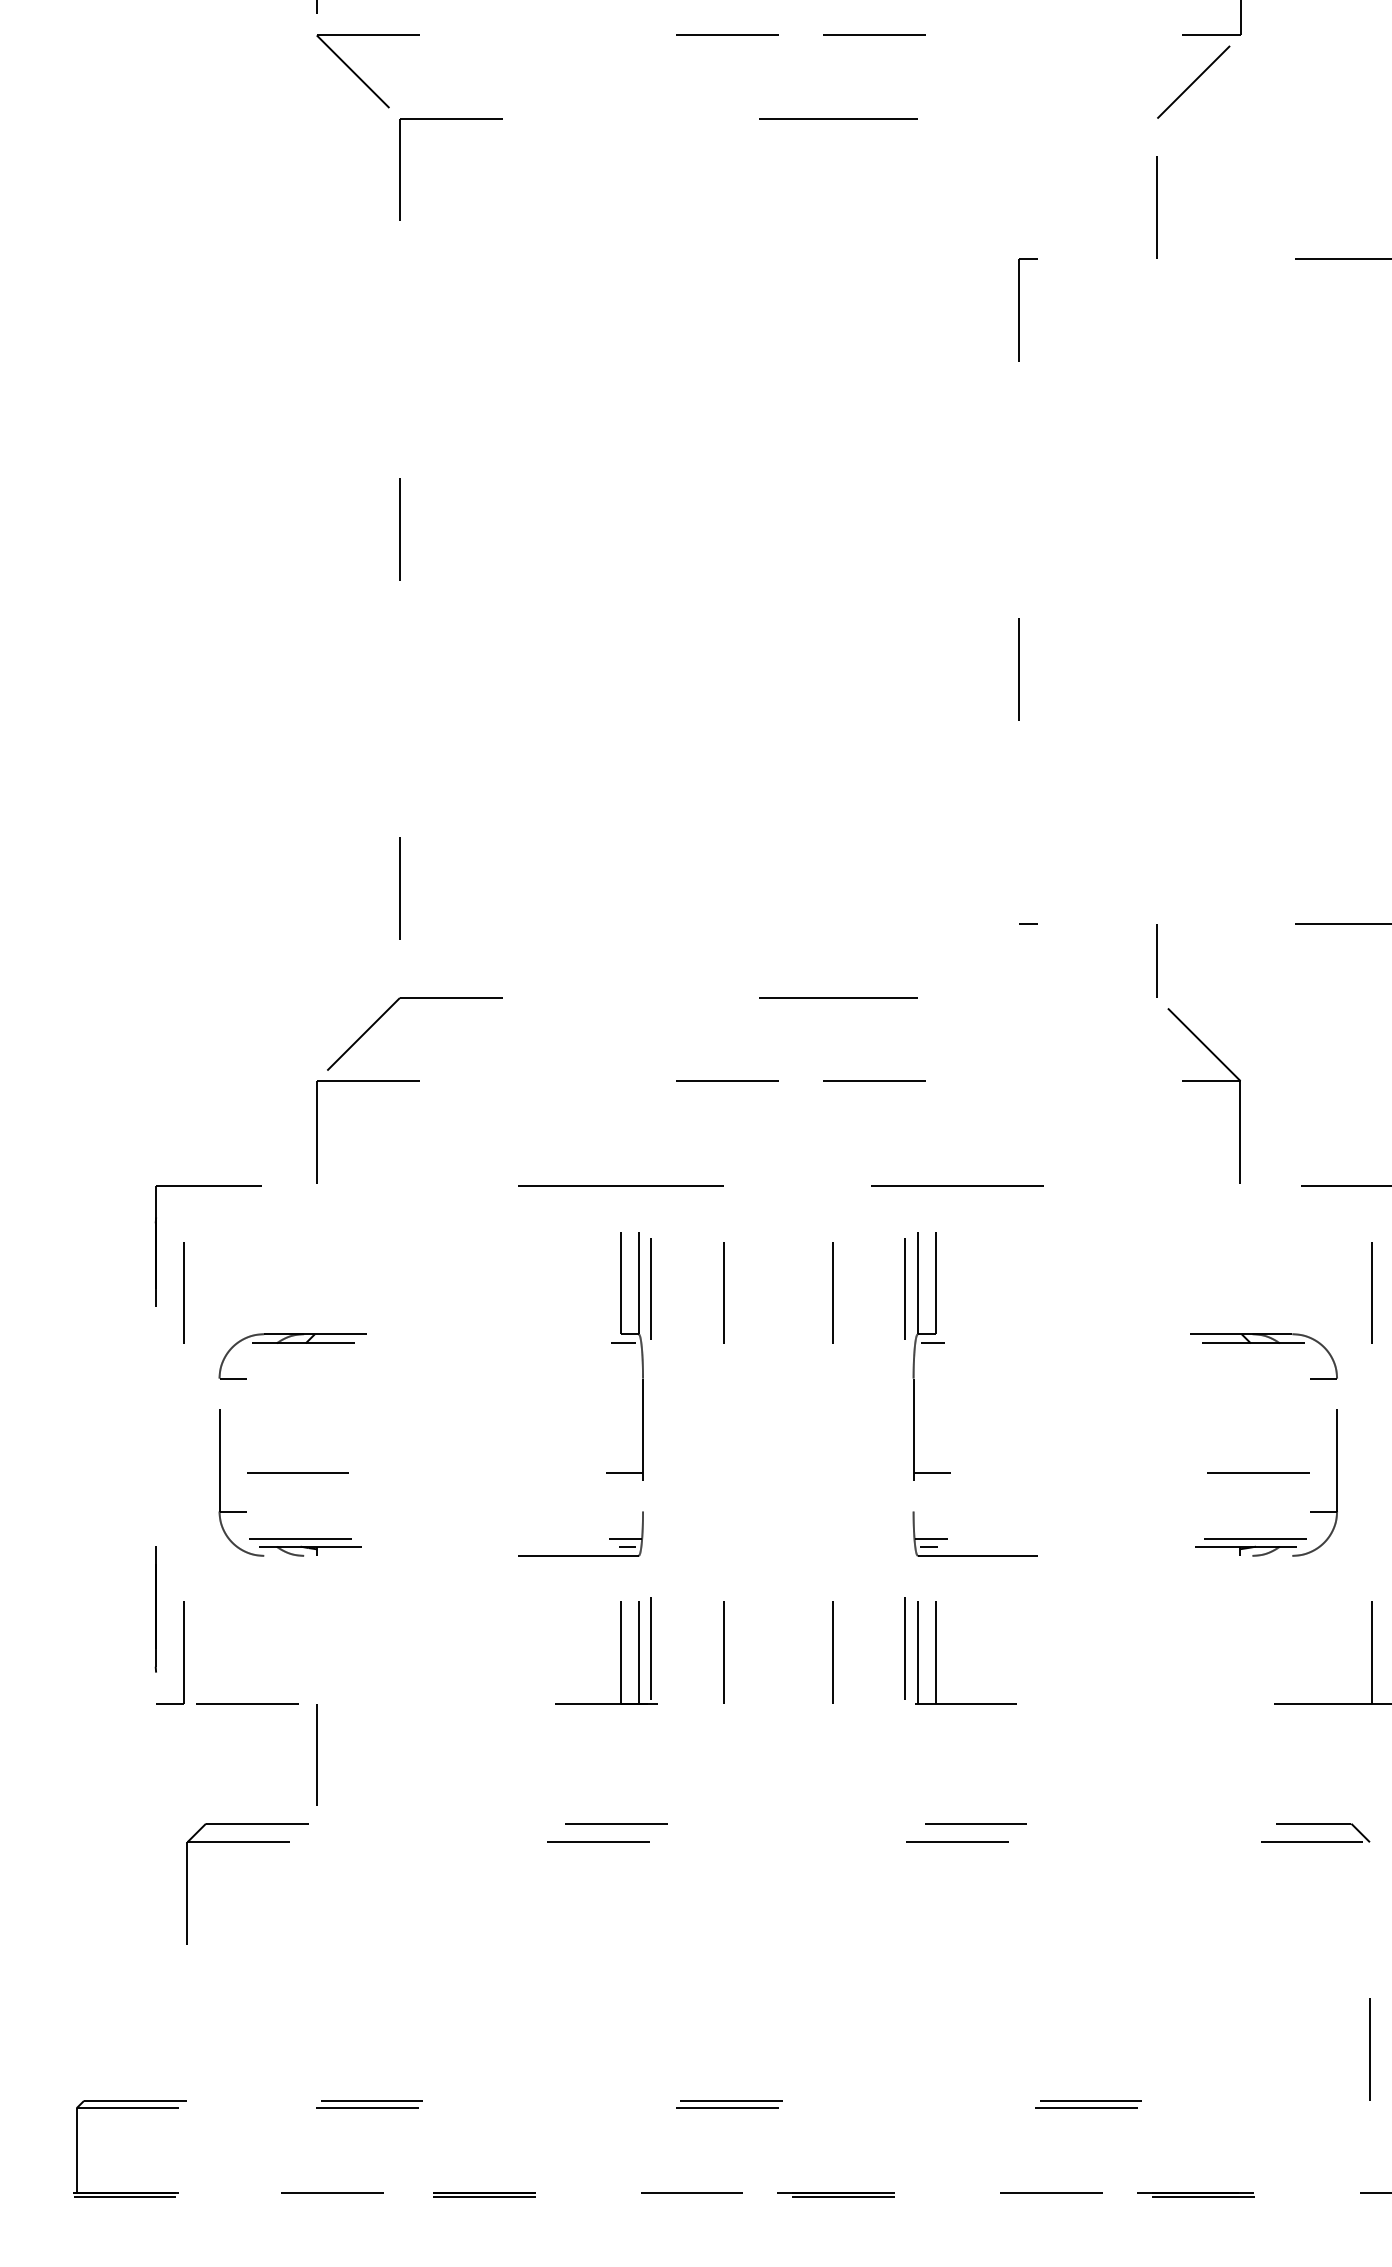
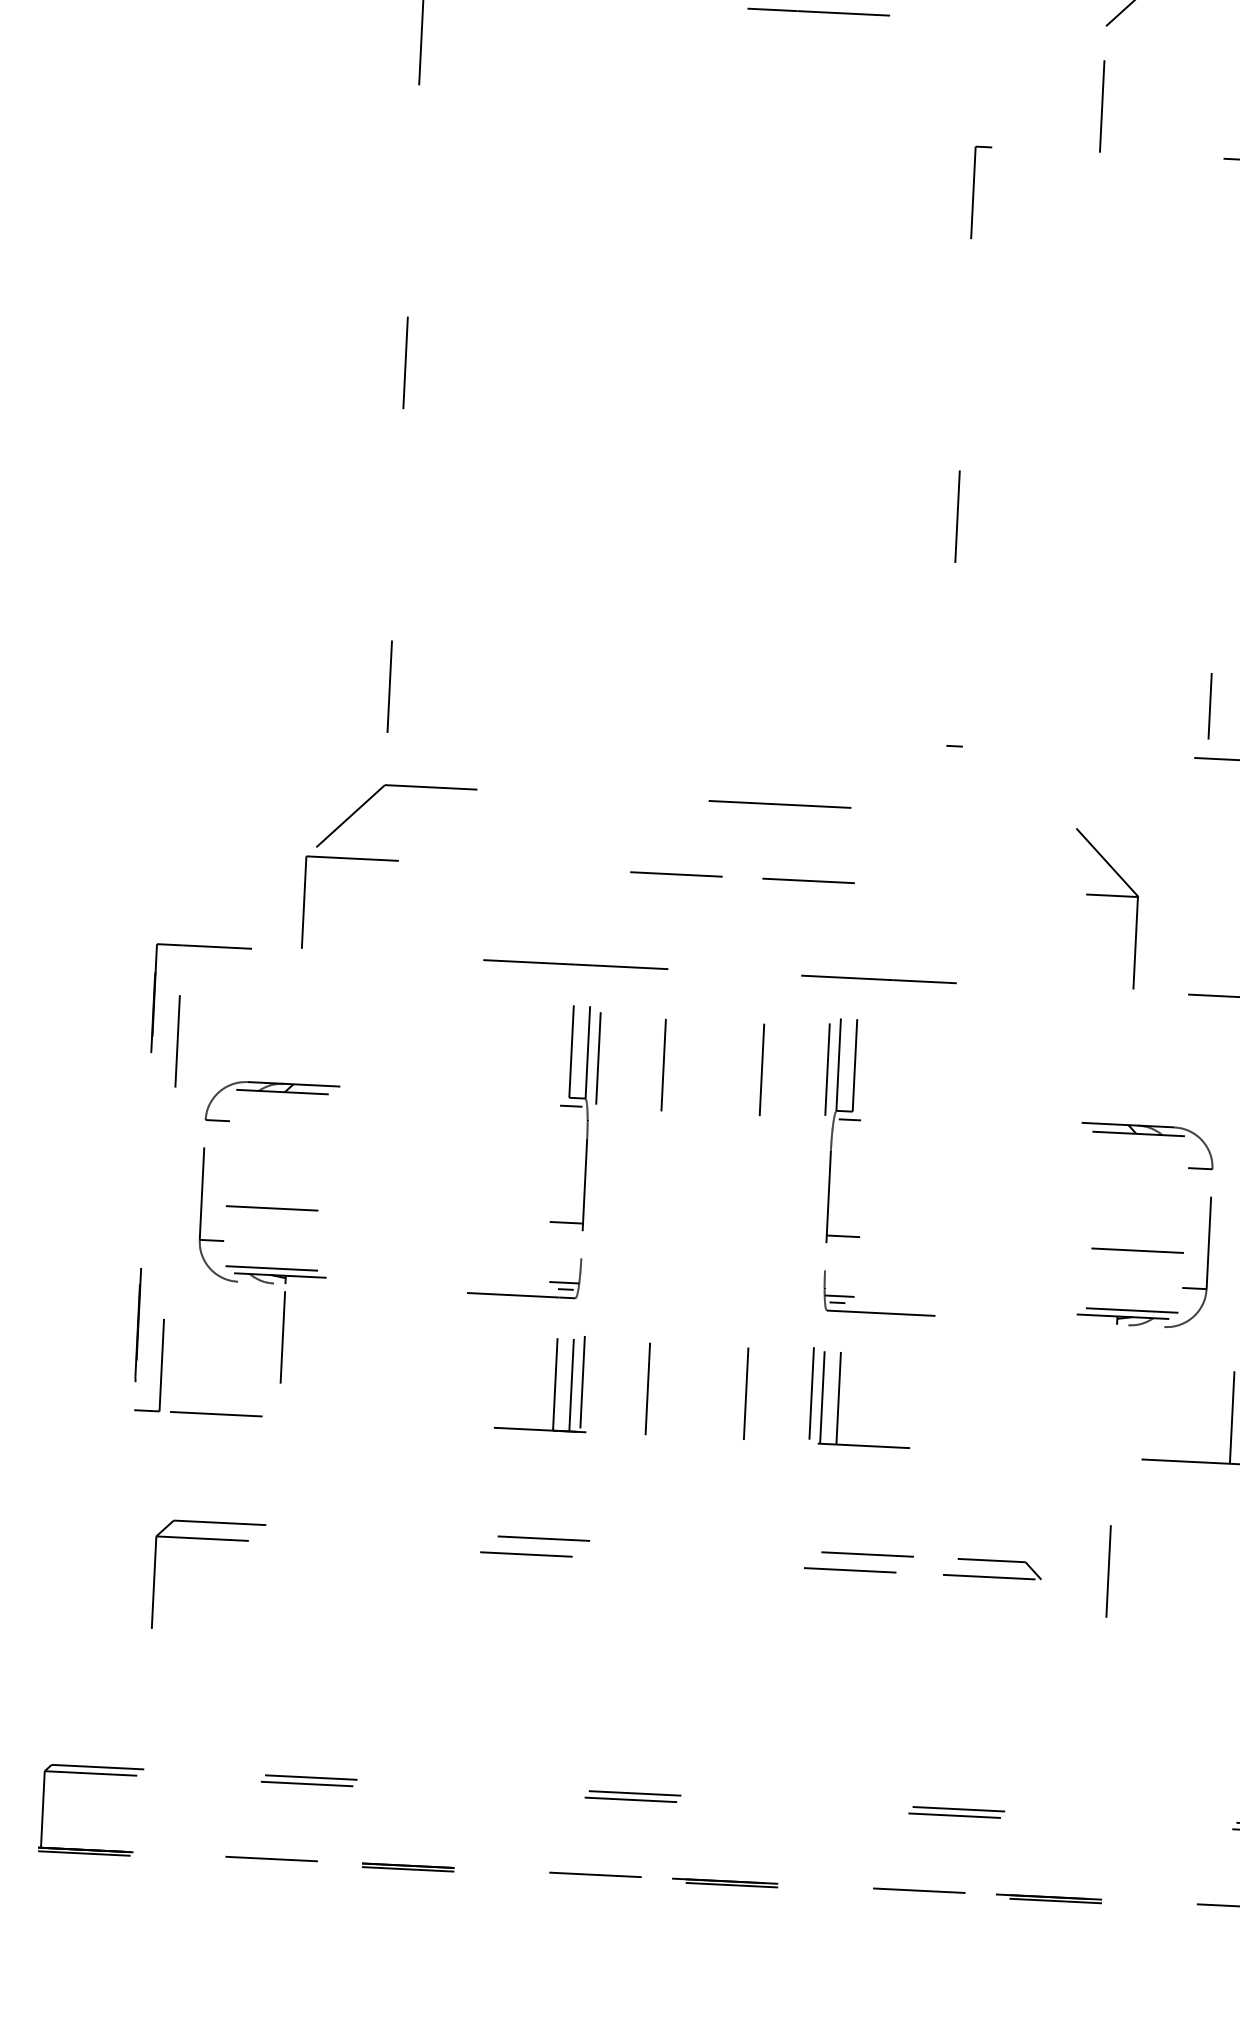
line: (1156, 960) -> (1209, 705), moved
line: (316, 1754) -> (282, 1336), moved
part: (1315, 1824) -> (993, 1561), moved
line: (1369, 2049) -> (1108, 1571), moved

